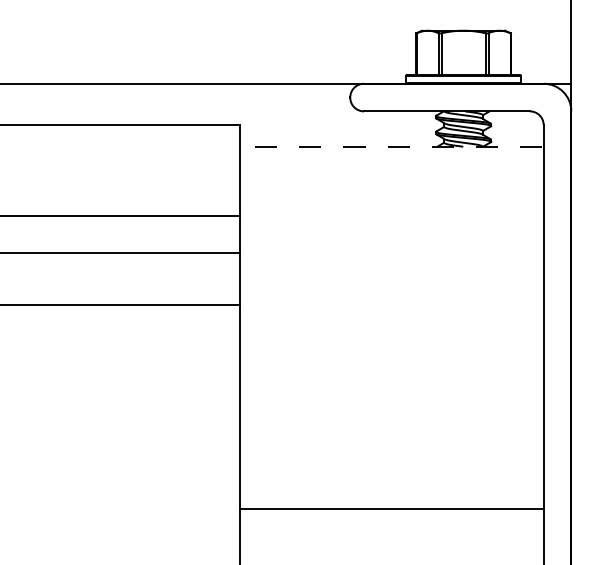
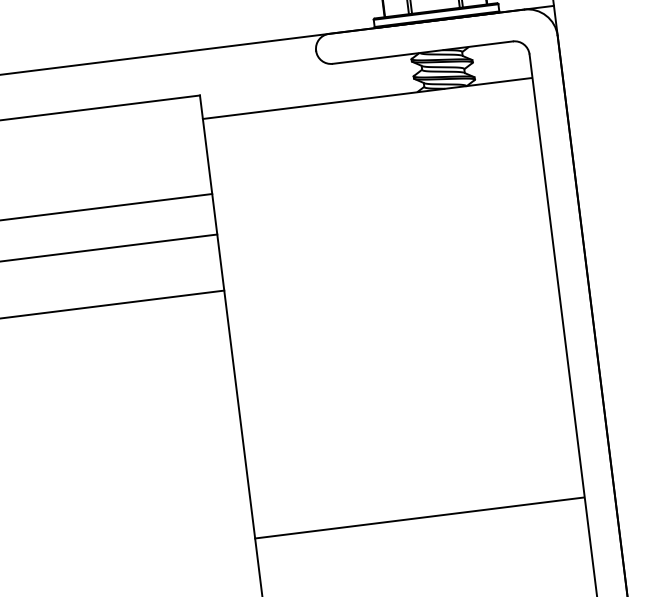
line: (390, 146) -> (366, 98), dashed -> solid
line: (390, 508) -> (418, 518), moved

